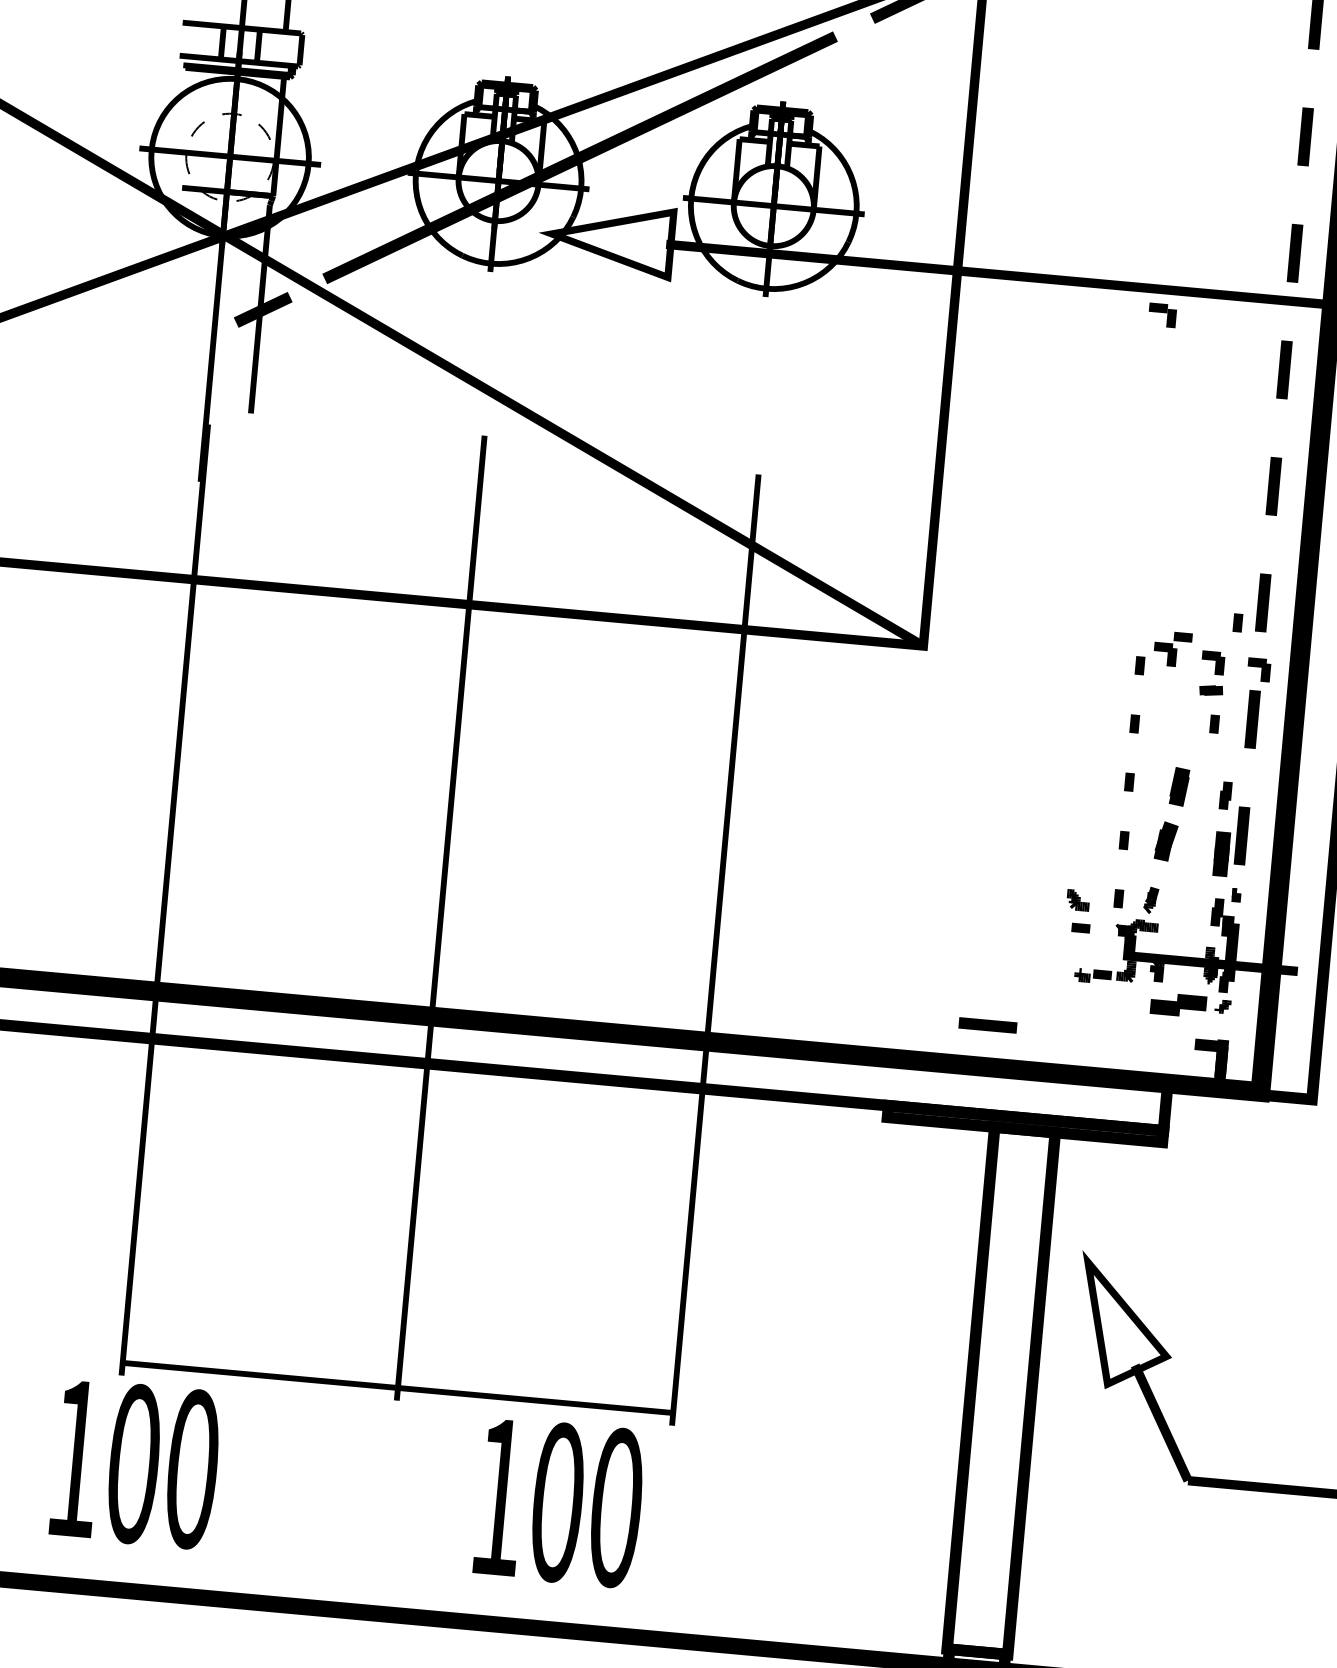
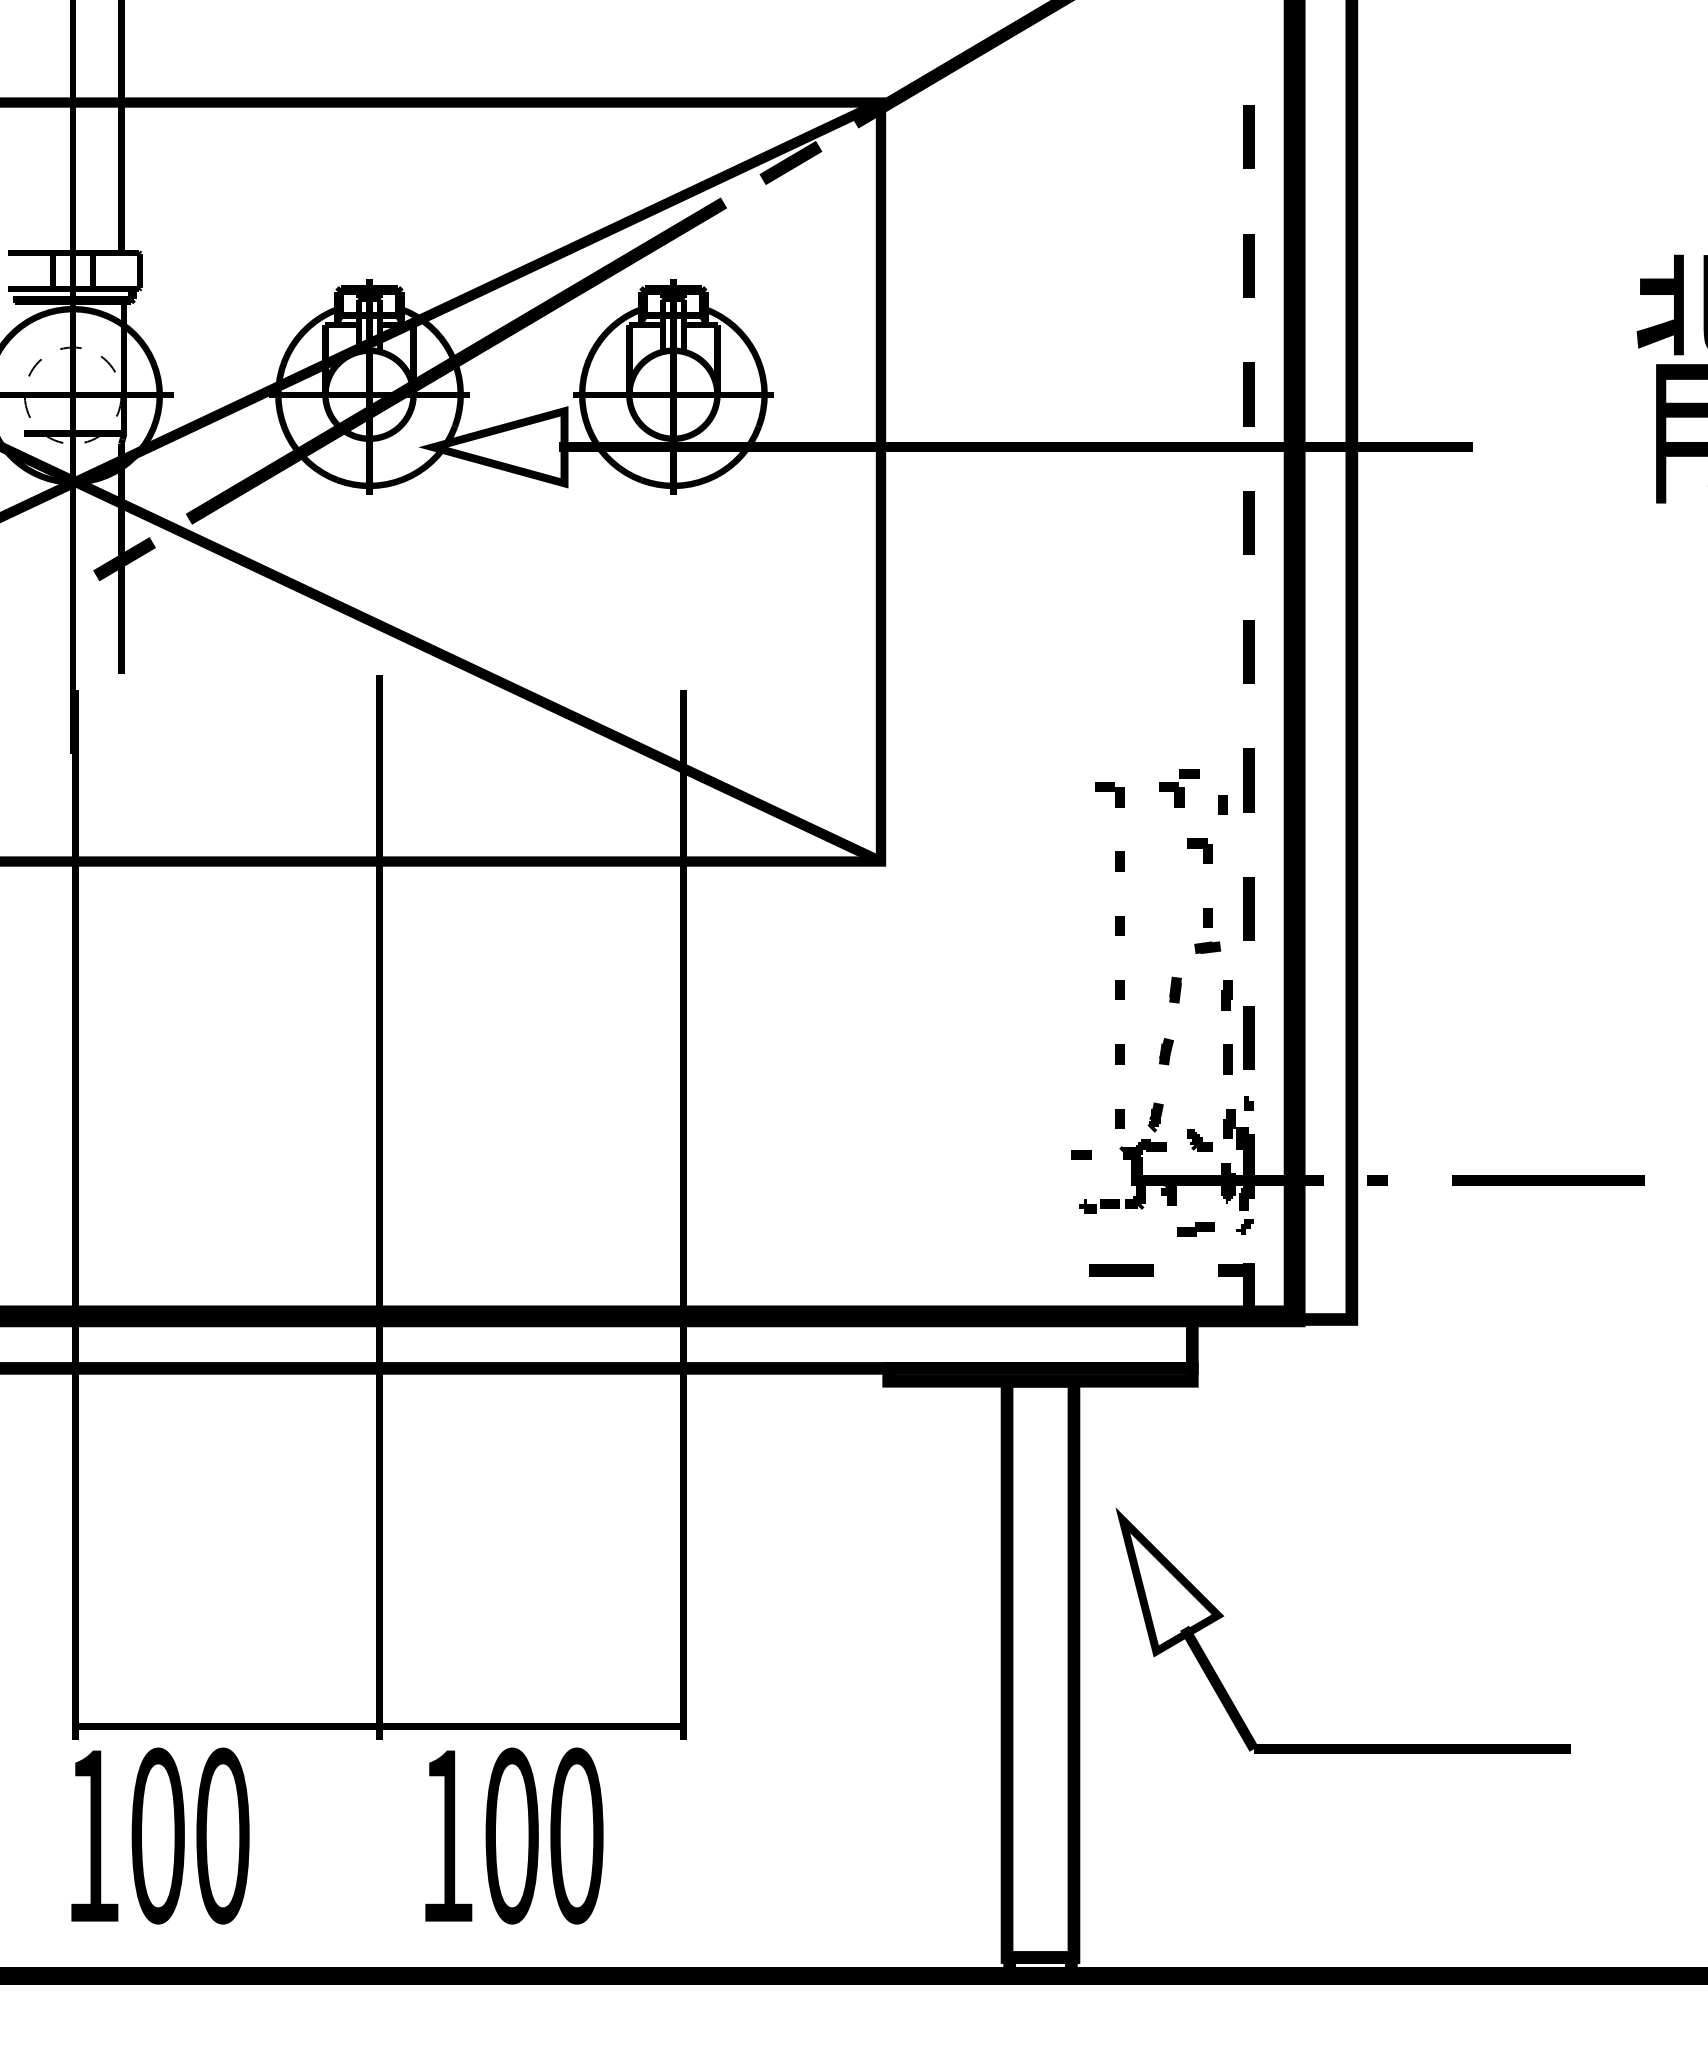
part: (1162, 315) -> (1109, 794), moved
part: (1172, 649) -> (1179, 788), moved
part: (1258, 669) -> (1250, 853), removed
part: (1211, 690) -> (1207, 947), moved
part: (1179, 786) -> (1175, 989), size x0.62
part: (1166, 841) -> (1166, 1051), size x0.62
part: (1220, 853) -> (1227, 1059), size x0.62
part: (1077, 900) -> (1199, 1140), moved
part: (1177, 1005) -> (1195, 1229), size x0.62
line: (987, 1025) -> (1121, 1270), moved
text: (136, 1463) -> (160, 1835), moved
text: (560, 1502) -> (514, 1835), moved

